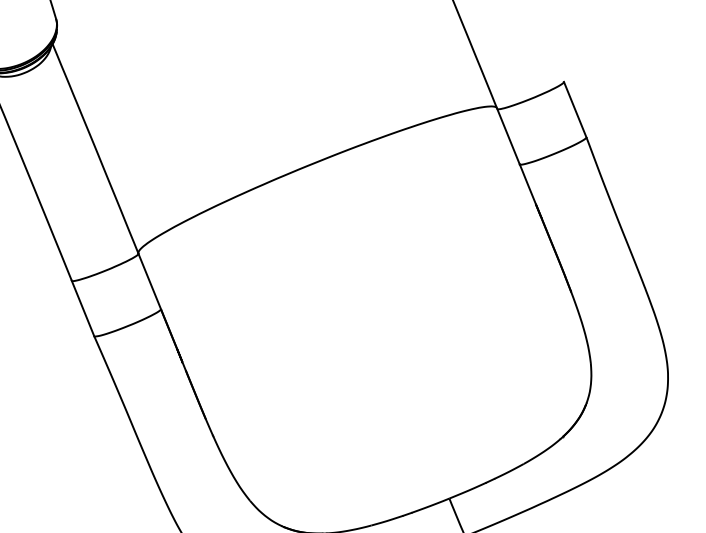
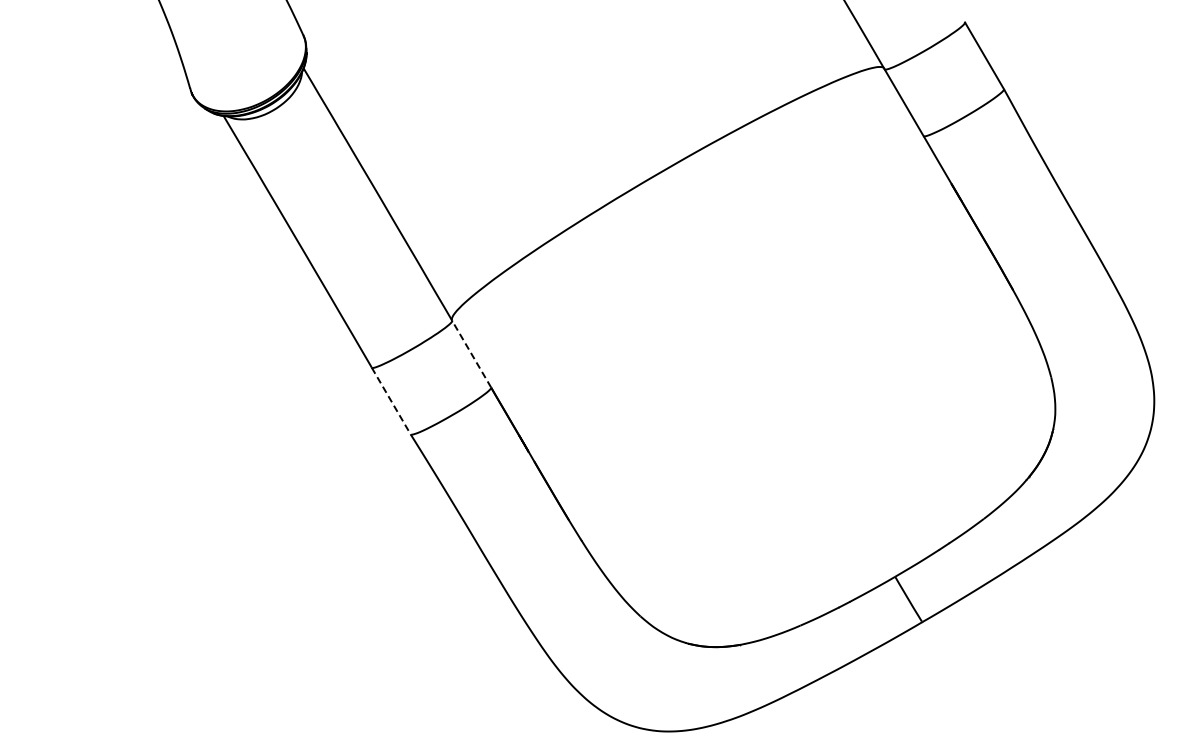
line: (149, 281) -> (471, 354), solid -> dashed
line: (83, 308) -> (391, 401), solid -> dashed

